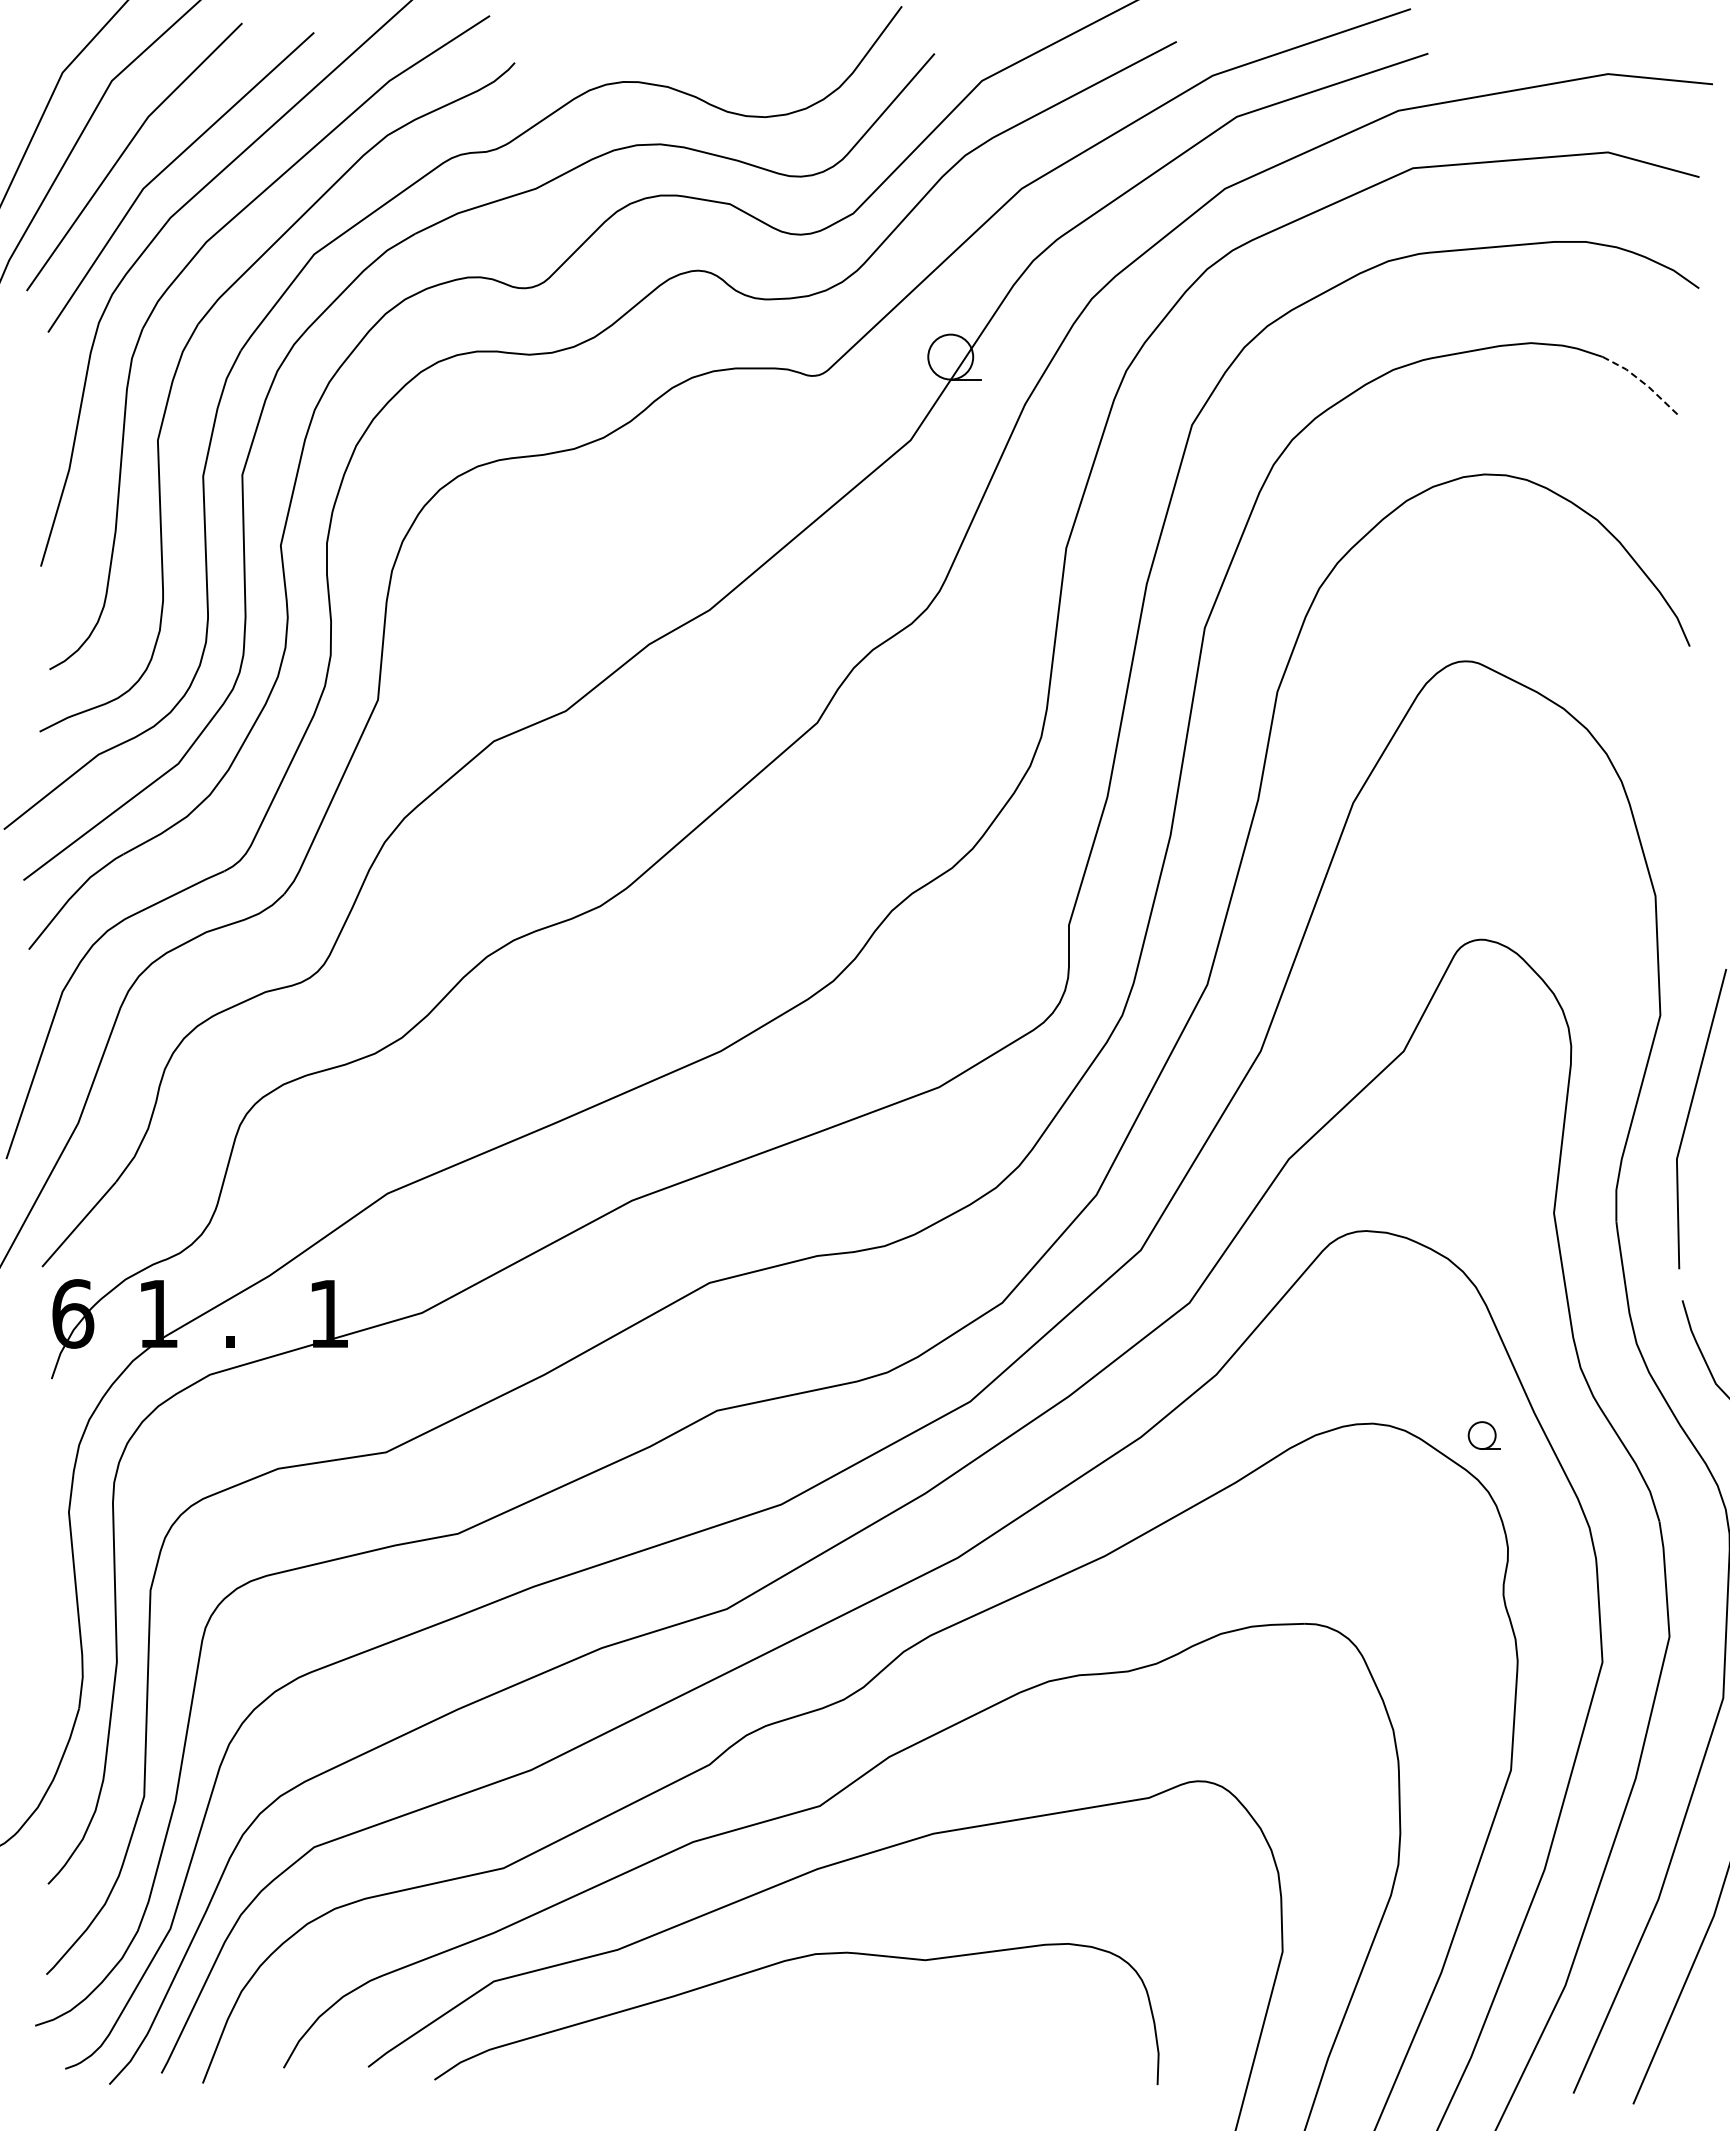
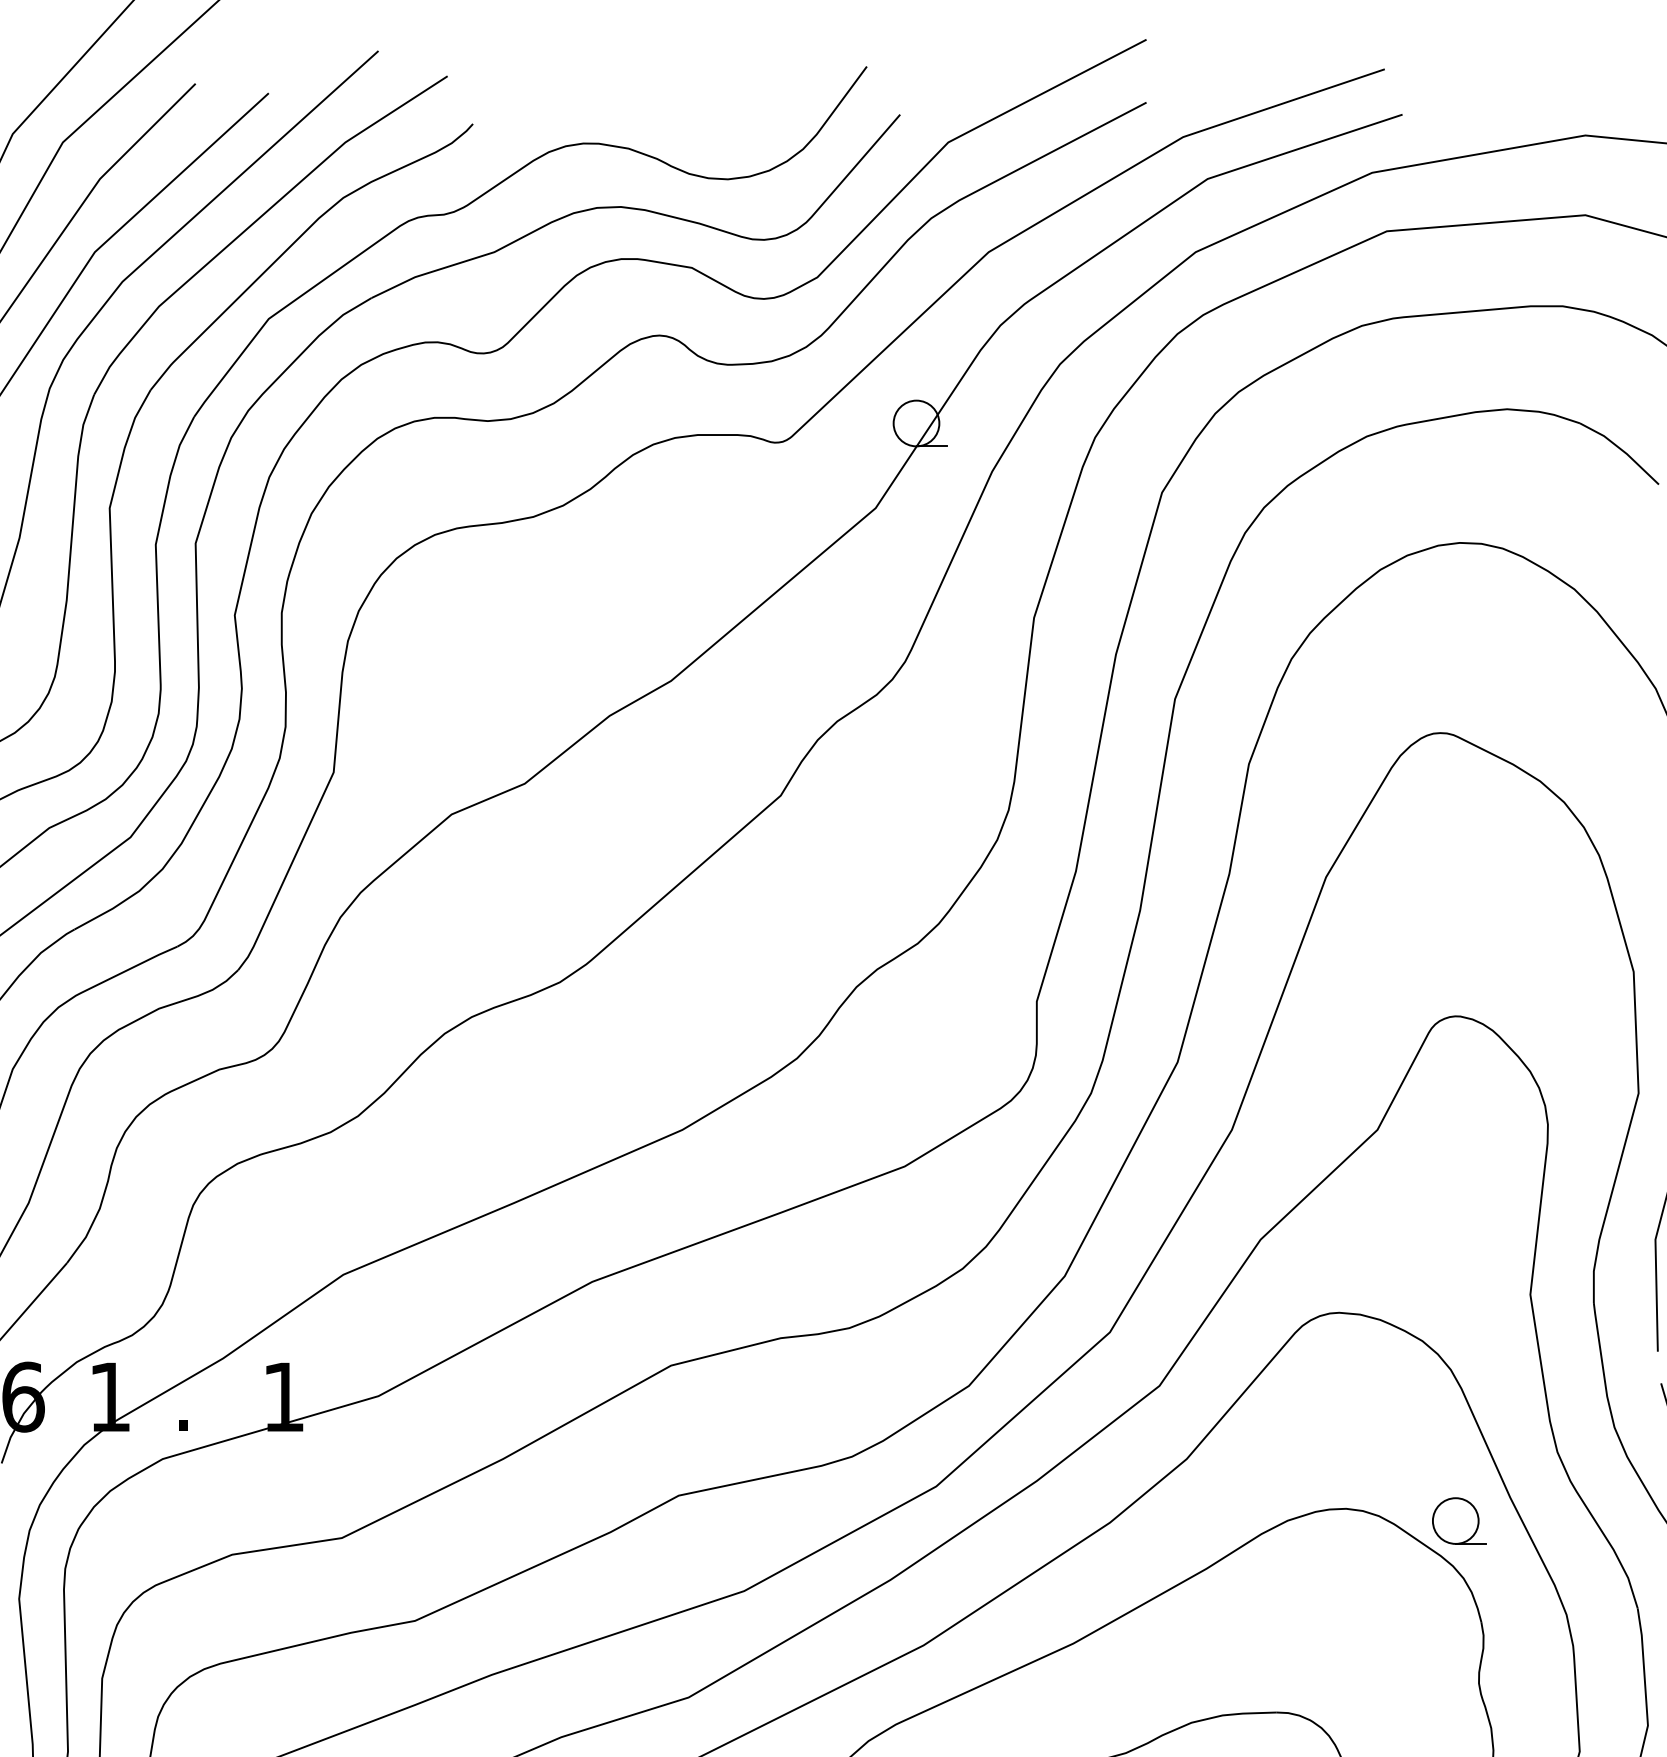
line: (1644, 383) -> (1622, 450), dashed -> solid
part: (1484, 1435) -> (1459, 1520), size x1.67

